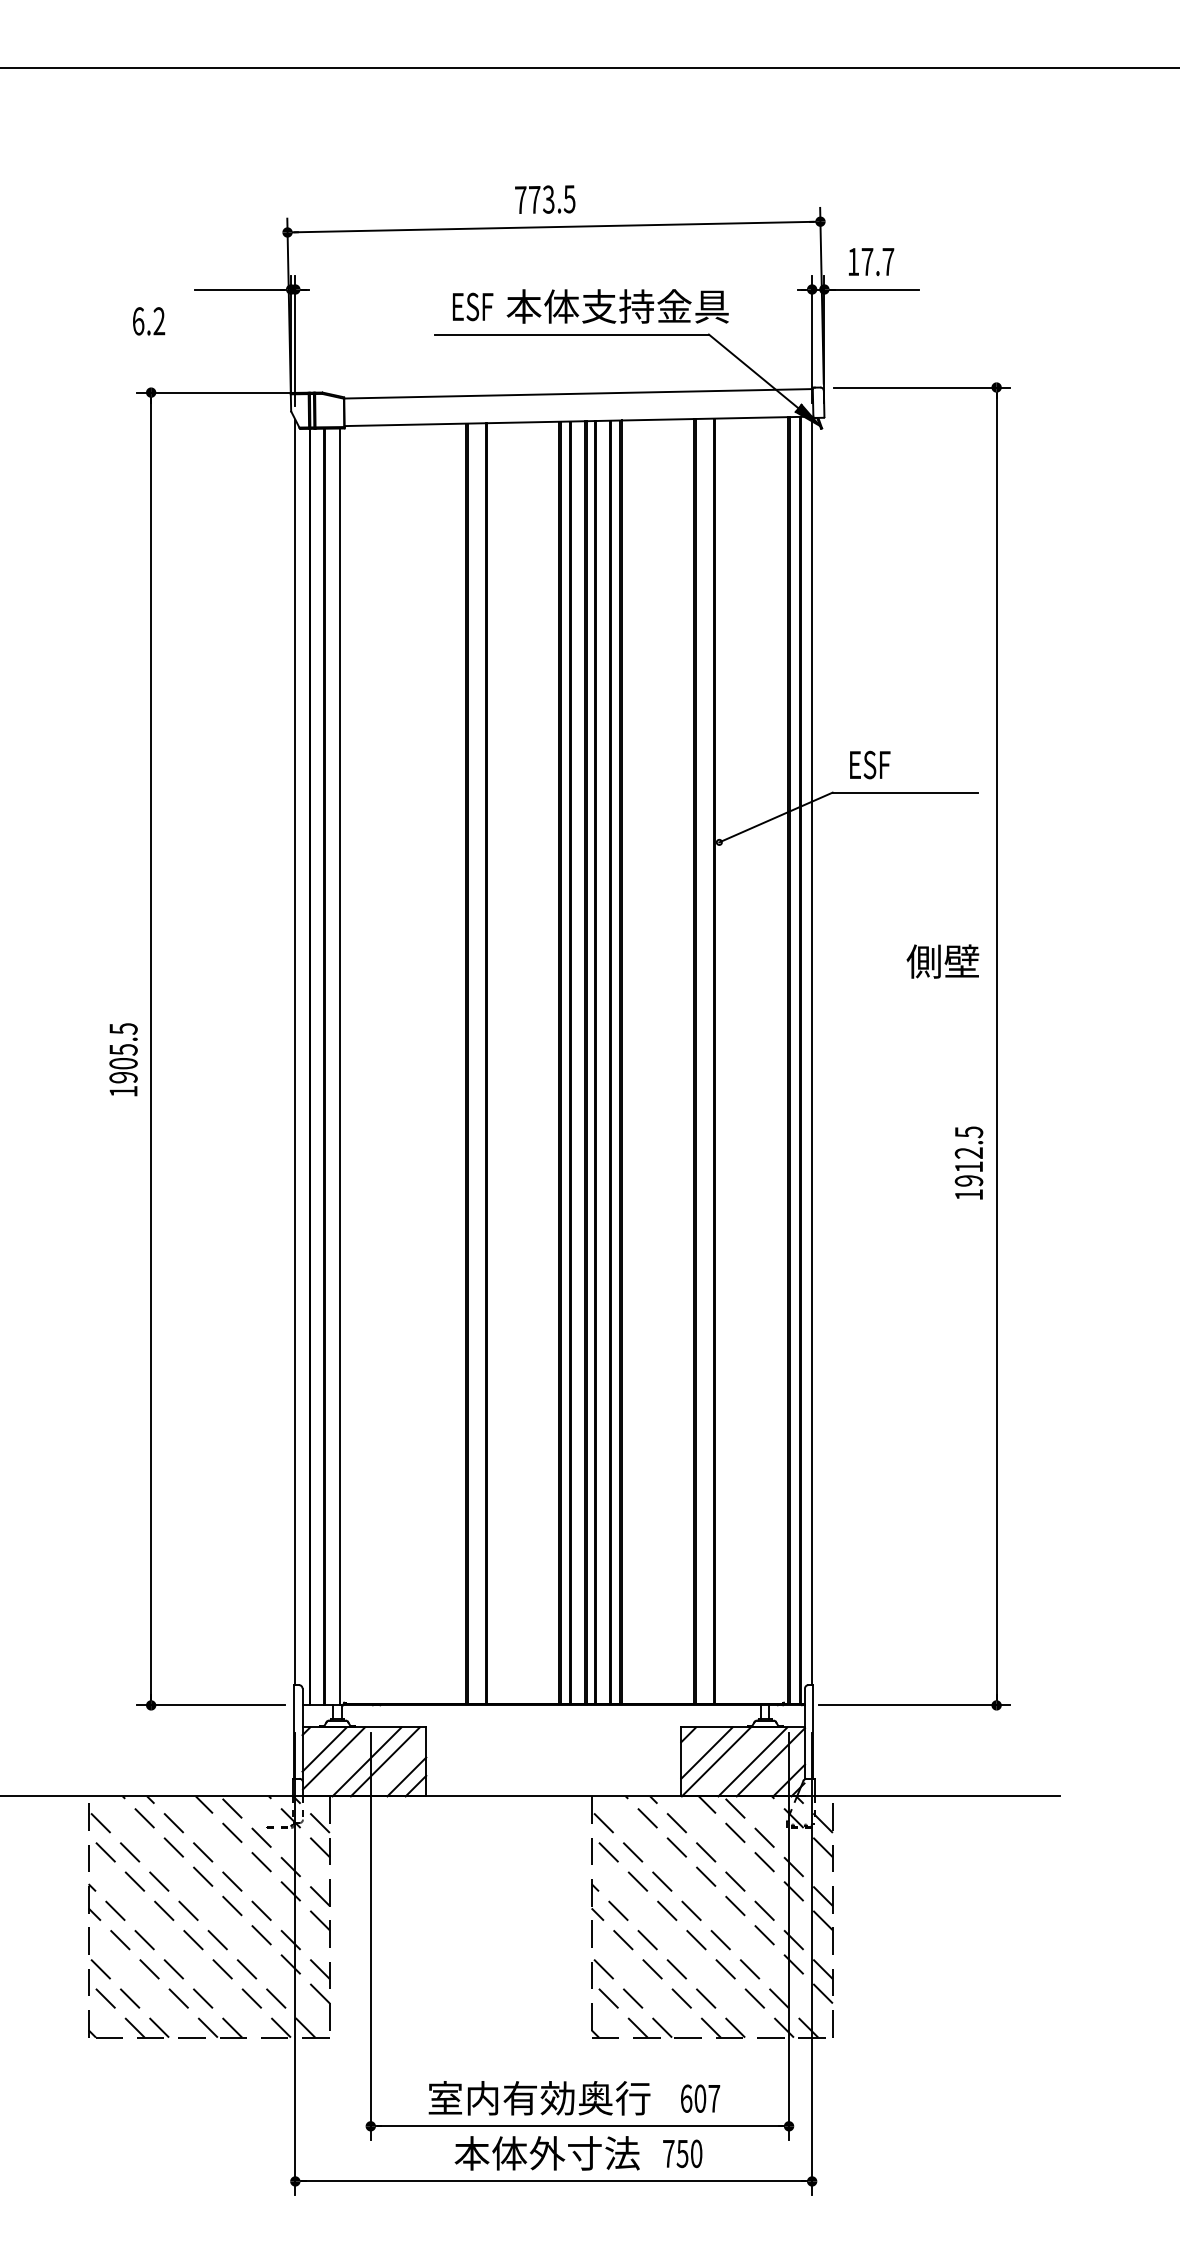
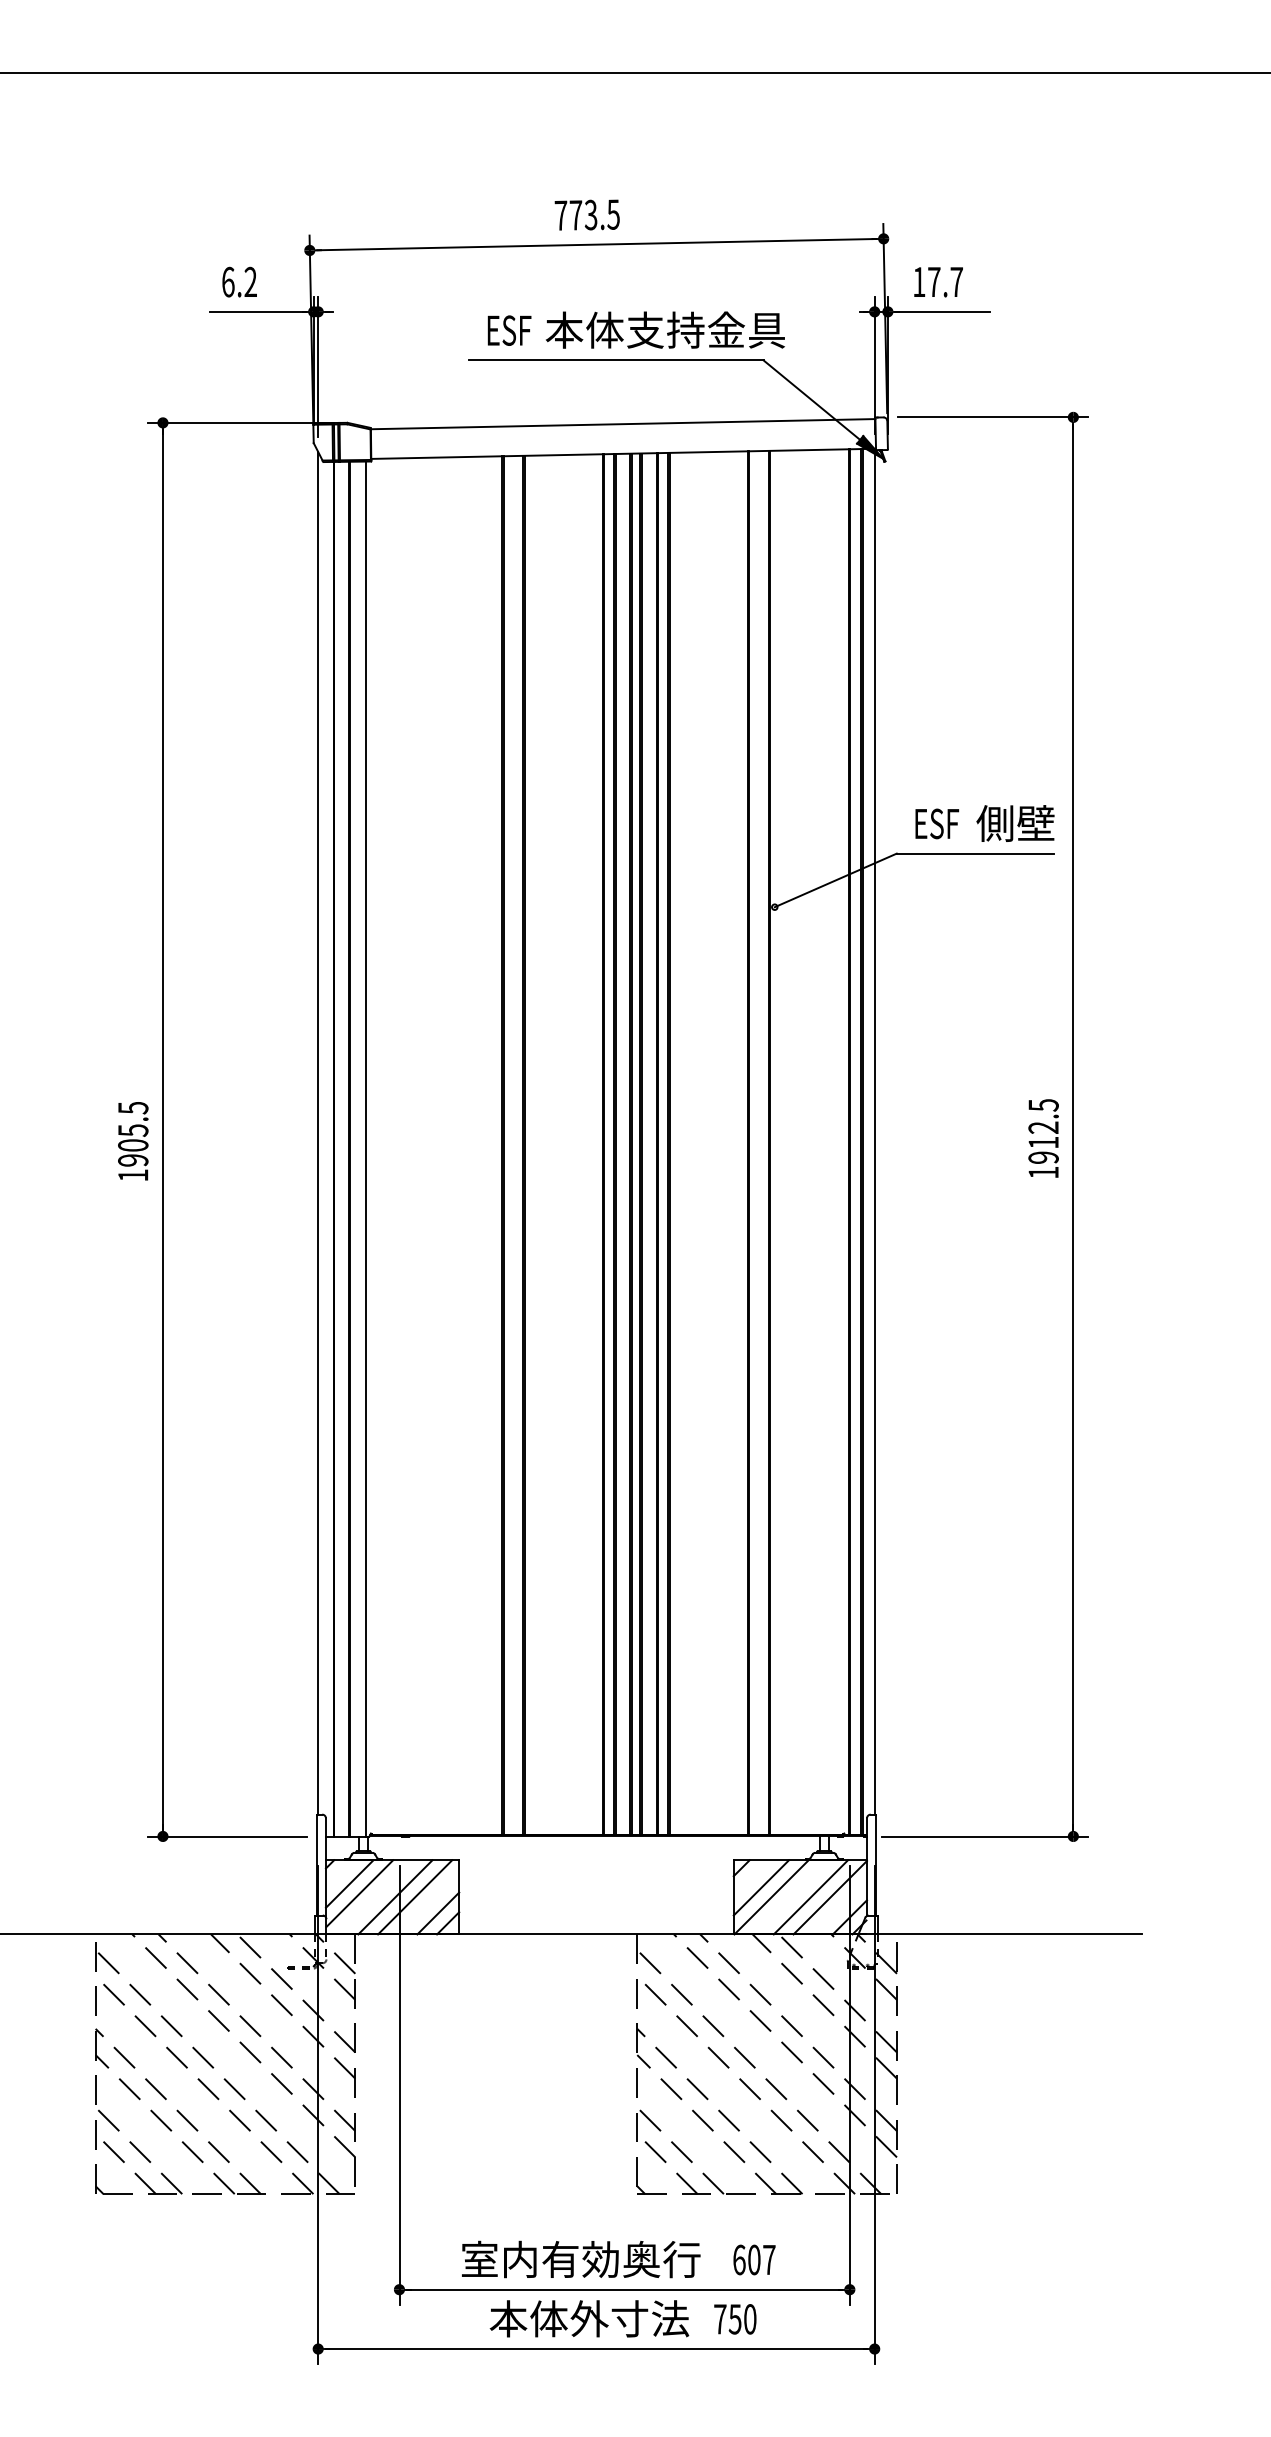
text: (148, 320) -> (239, 281), moved
text: (942, 961) -> (1015, 823), moved
text: (968, 1163) -> (1043, 1138), moved

